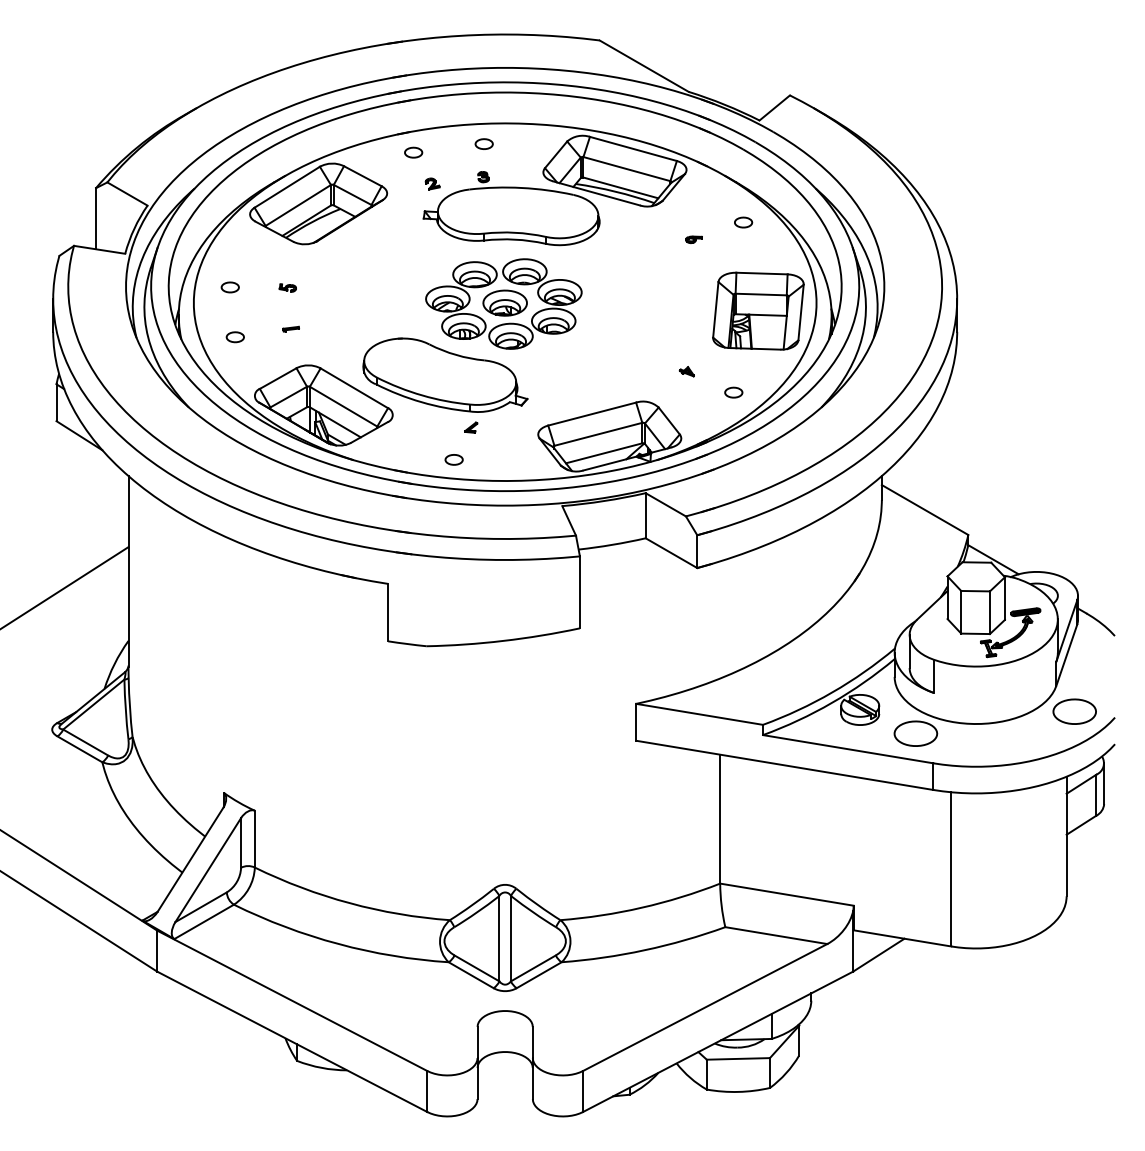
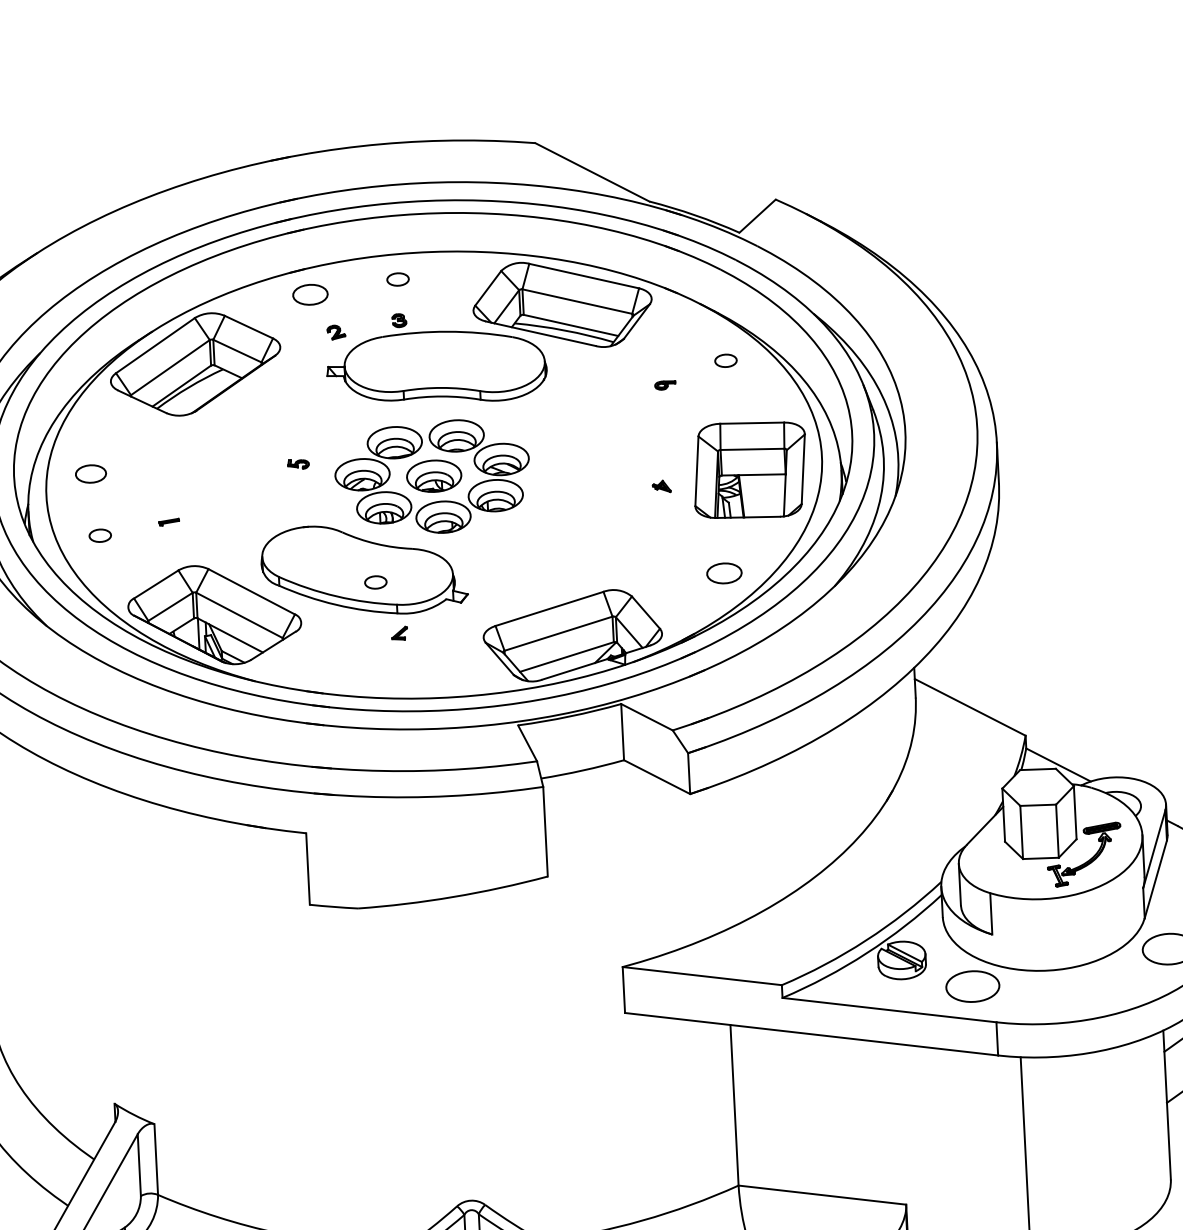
part: (413, 152) -> (310, 294), size x1.6
part: (229, 287) -> (89, 474), size x1.4
part: (287, 287) -> (297, 463), moved
part: (686, 371) -> (661, 486), moved
part: (733, 392) -> (724, 573), size x1.6
part: (453, 459) -> (375, 582), moved

